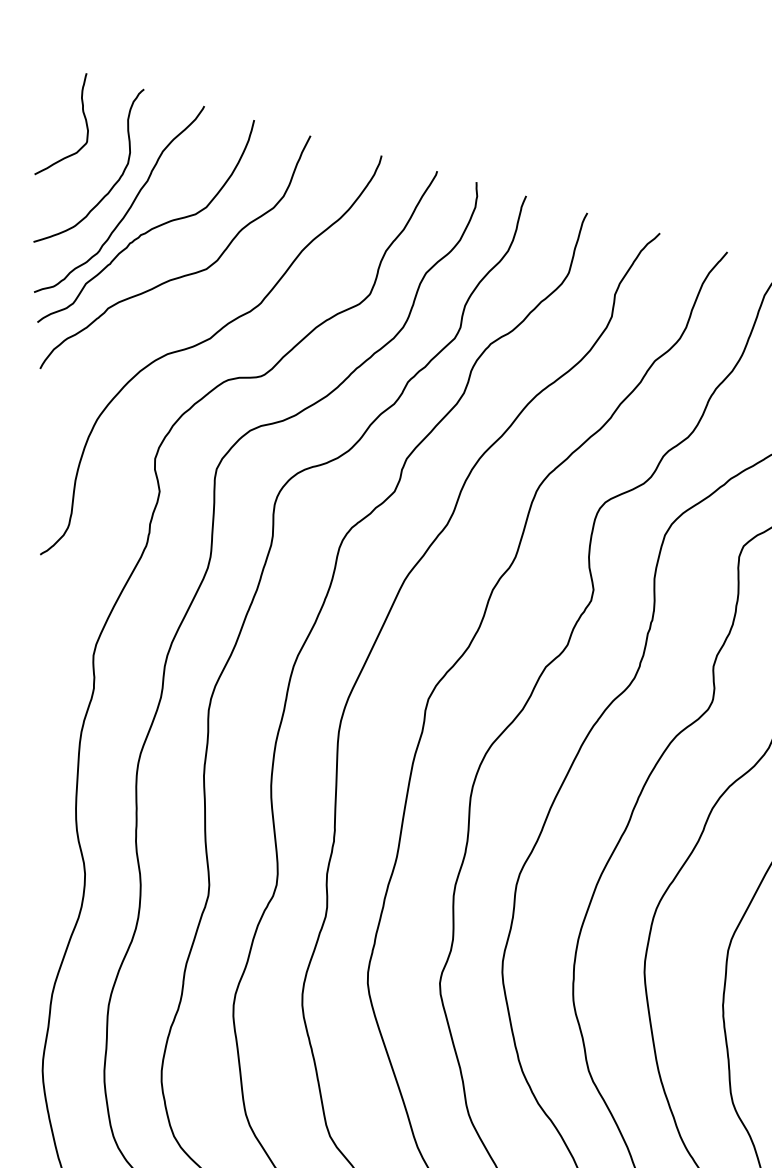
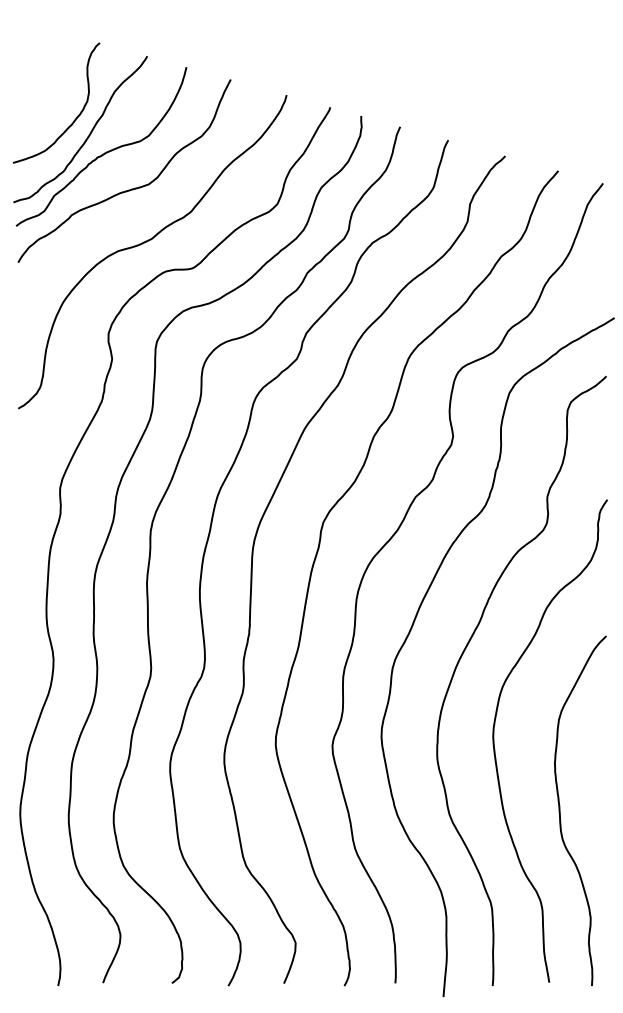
curve: (83, 117) -> (52, 65), removed

